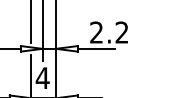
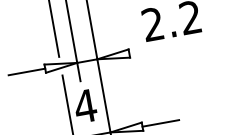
line: (95, 48) -> (155, 48), removed

